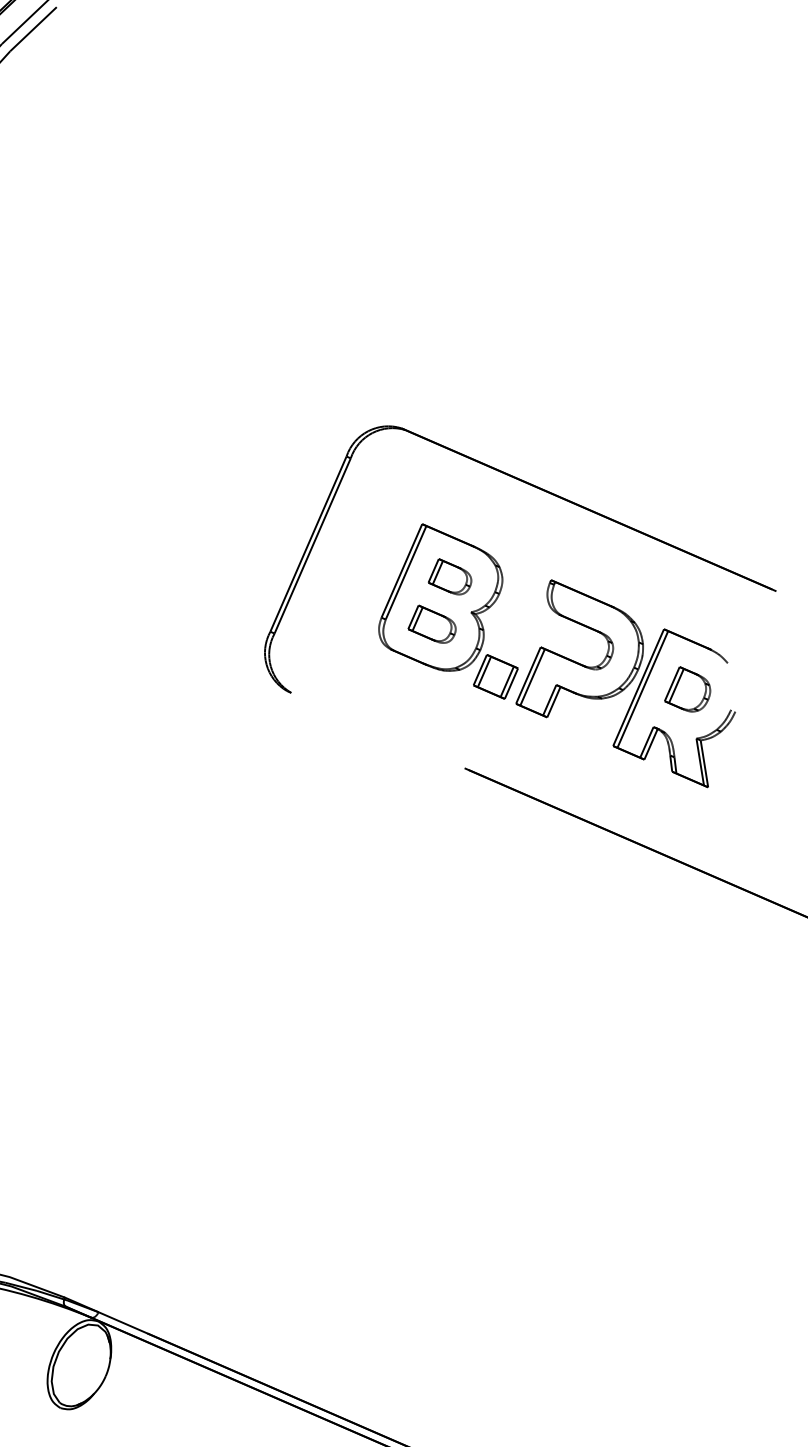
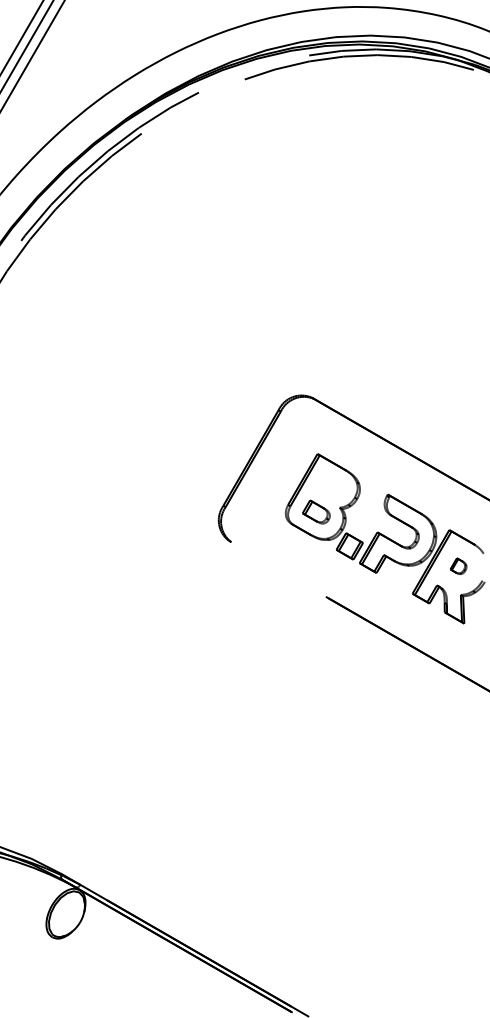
part: (448, 576) -> (329, 485), removed
part: (686, 690) -> (458, 566), size x0.6

